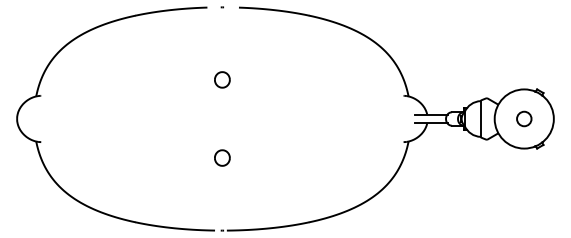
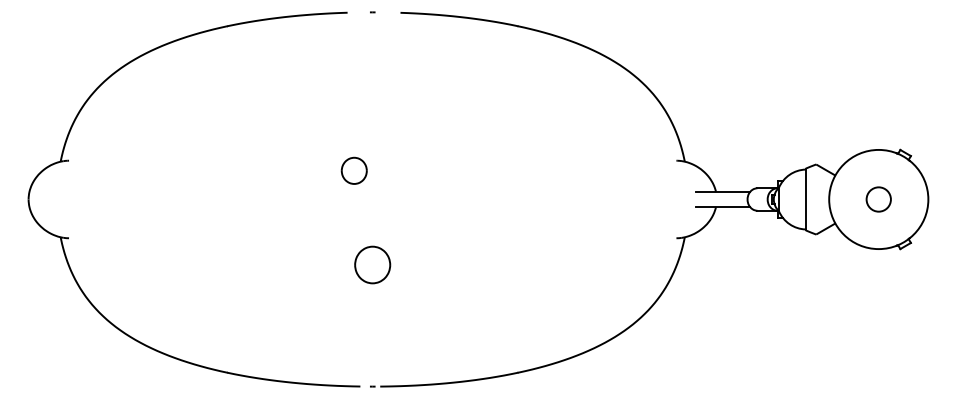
part: (222, 79) -> (354, 170), moved
part: (222, 157) -> (372, 264), size x1.4

